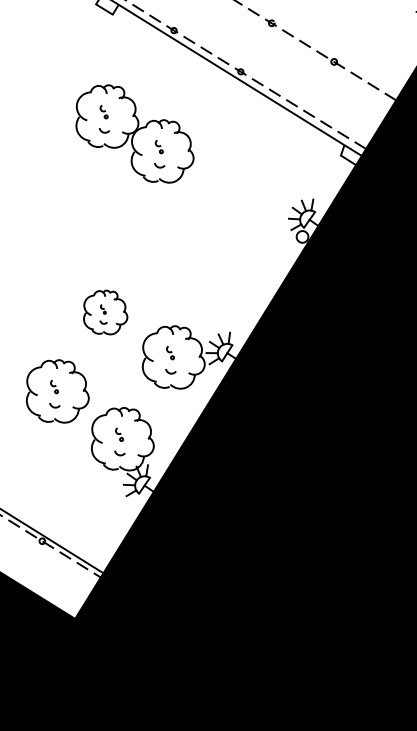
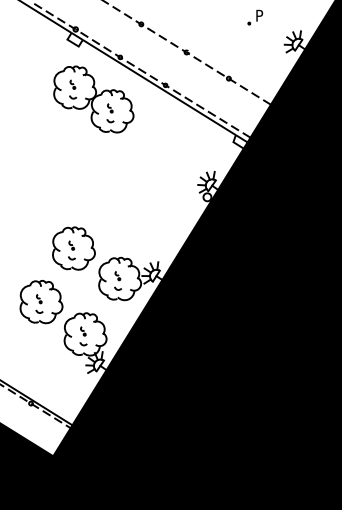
part: (134, 133) -> (93, 99), moved
part: (104, 312) -> (73, 248), size x1.43

